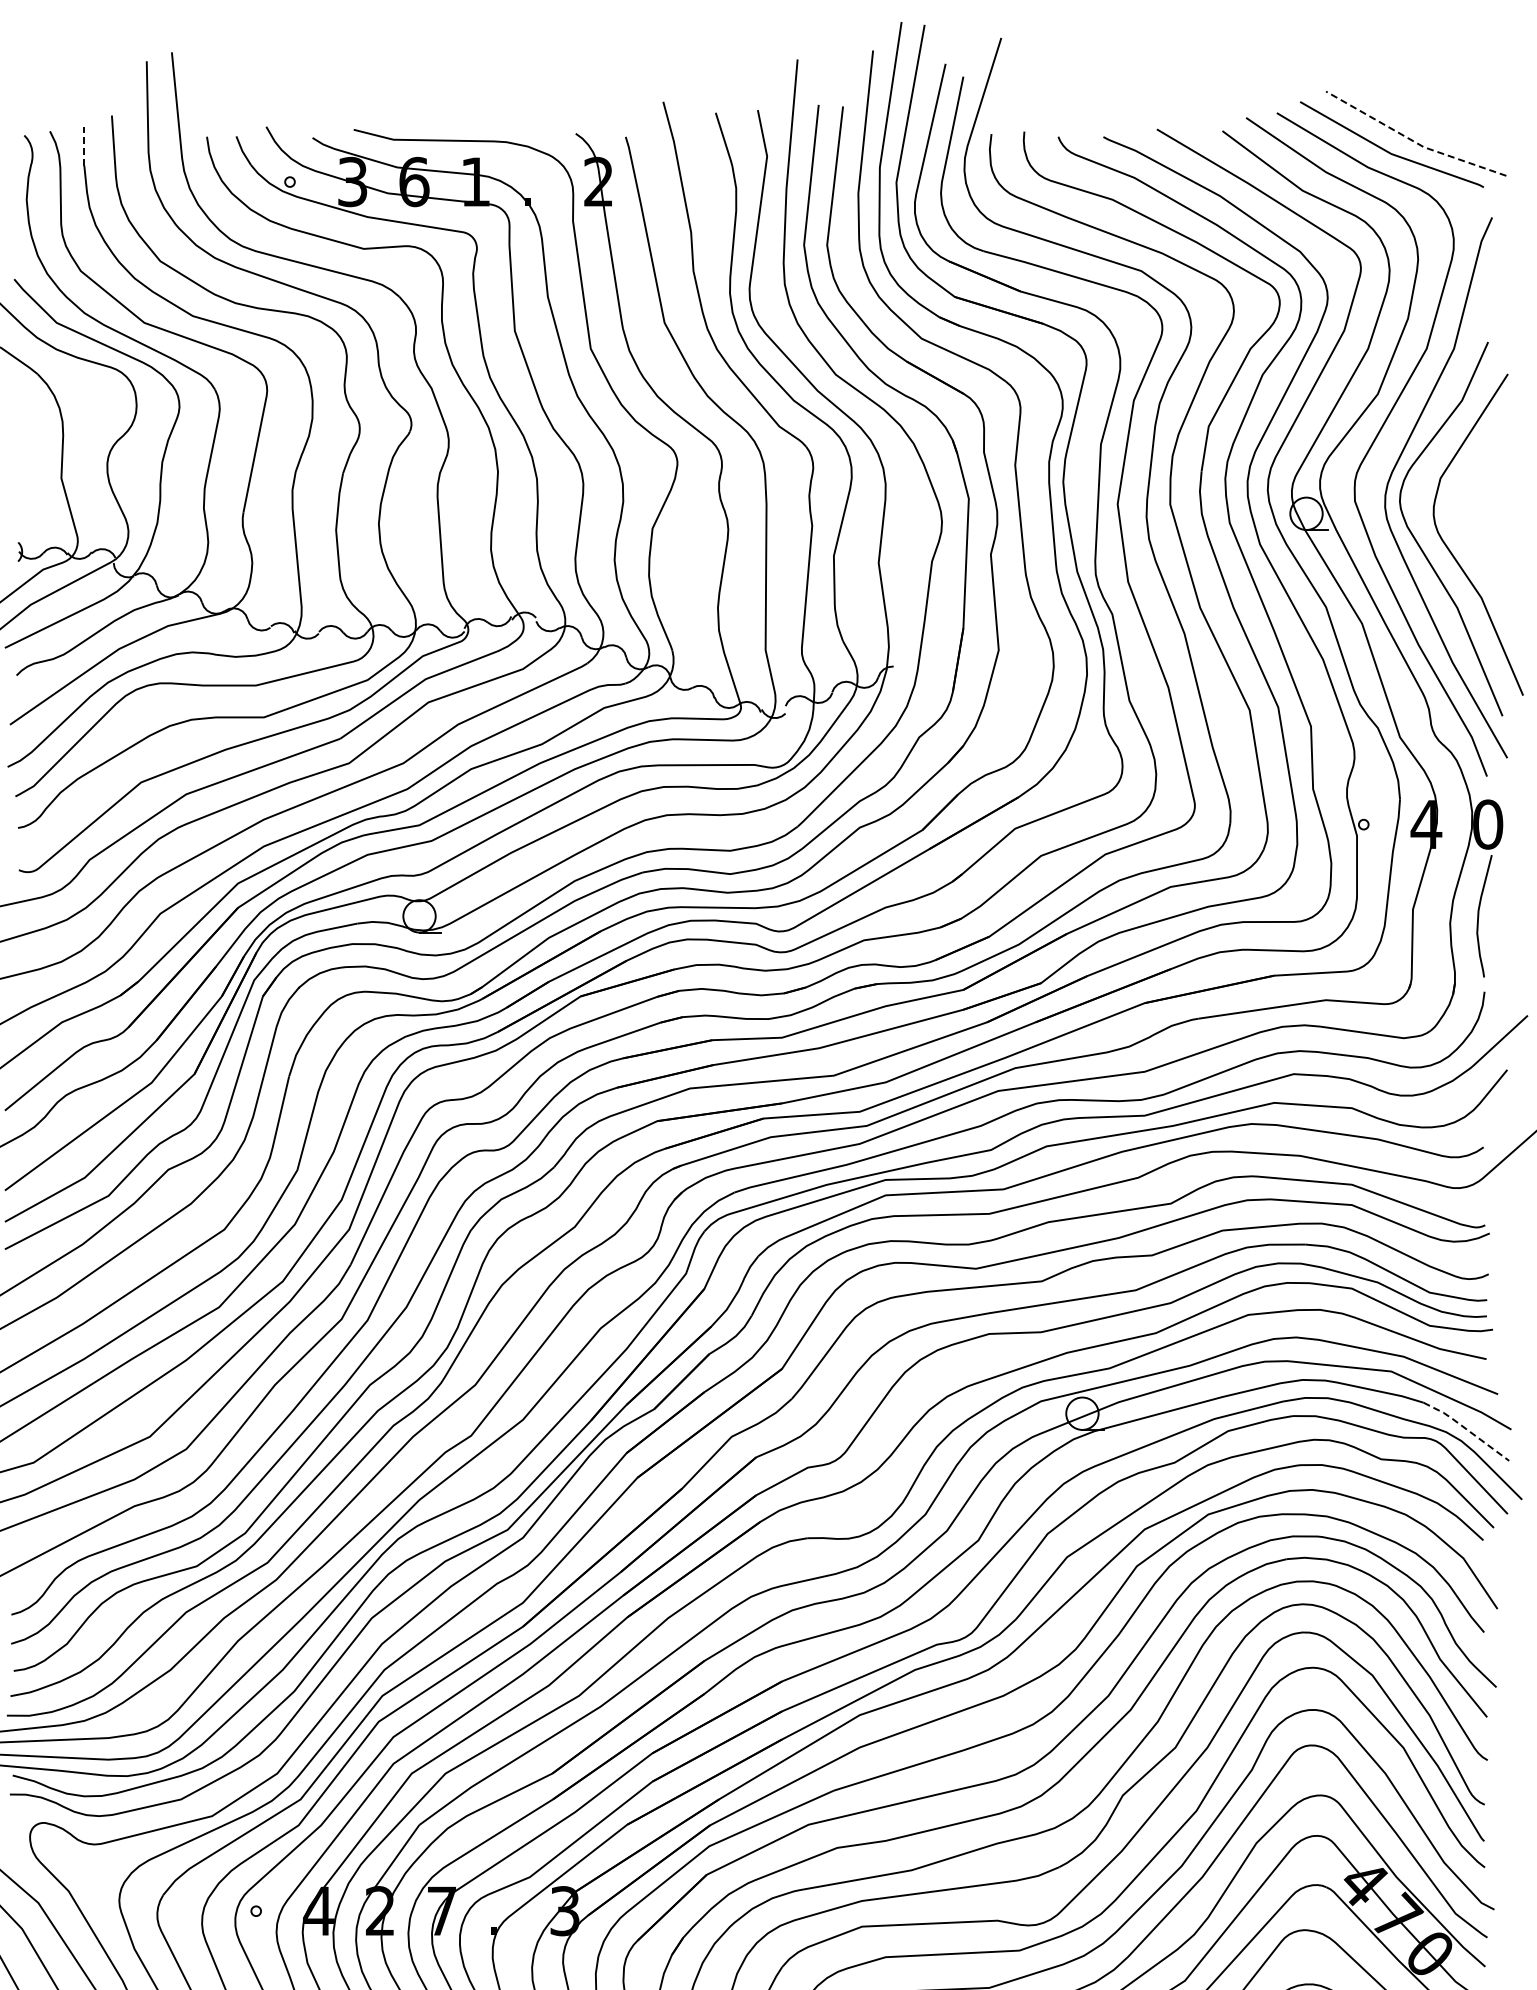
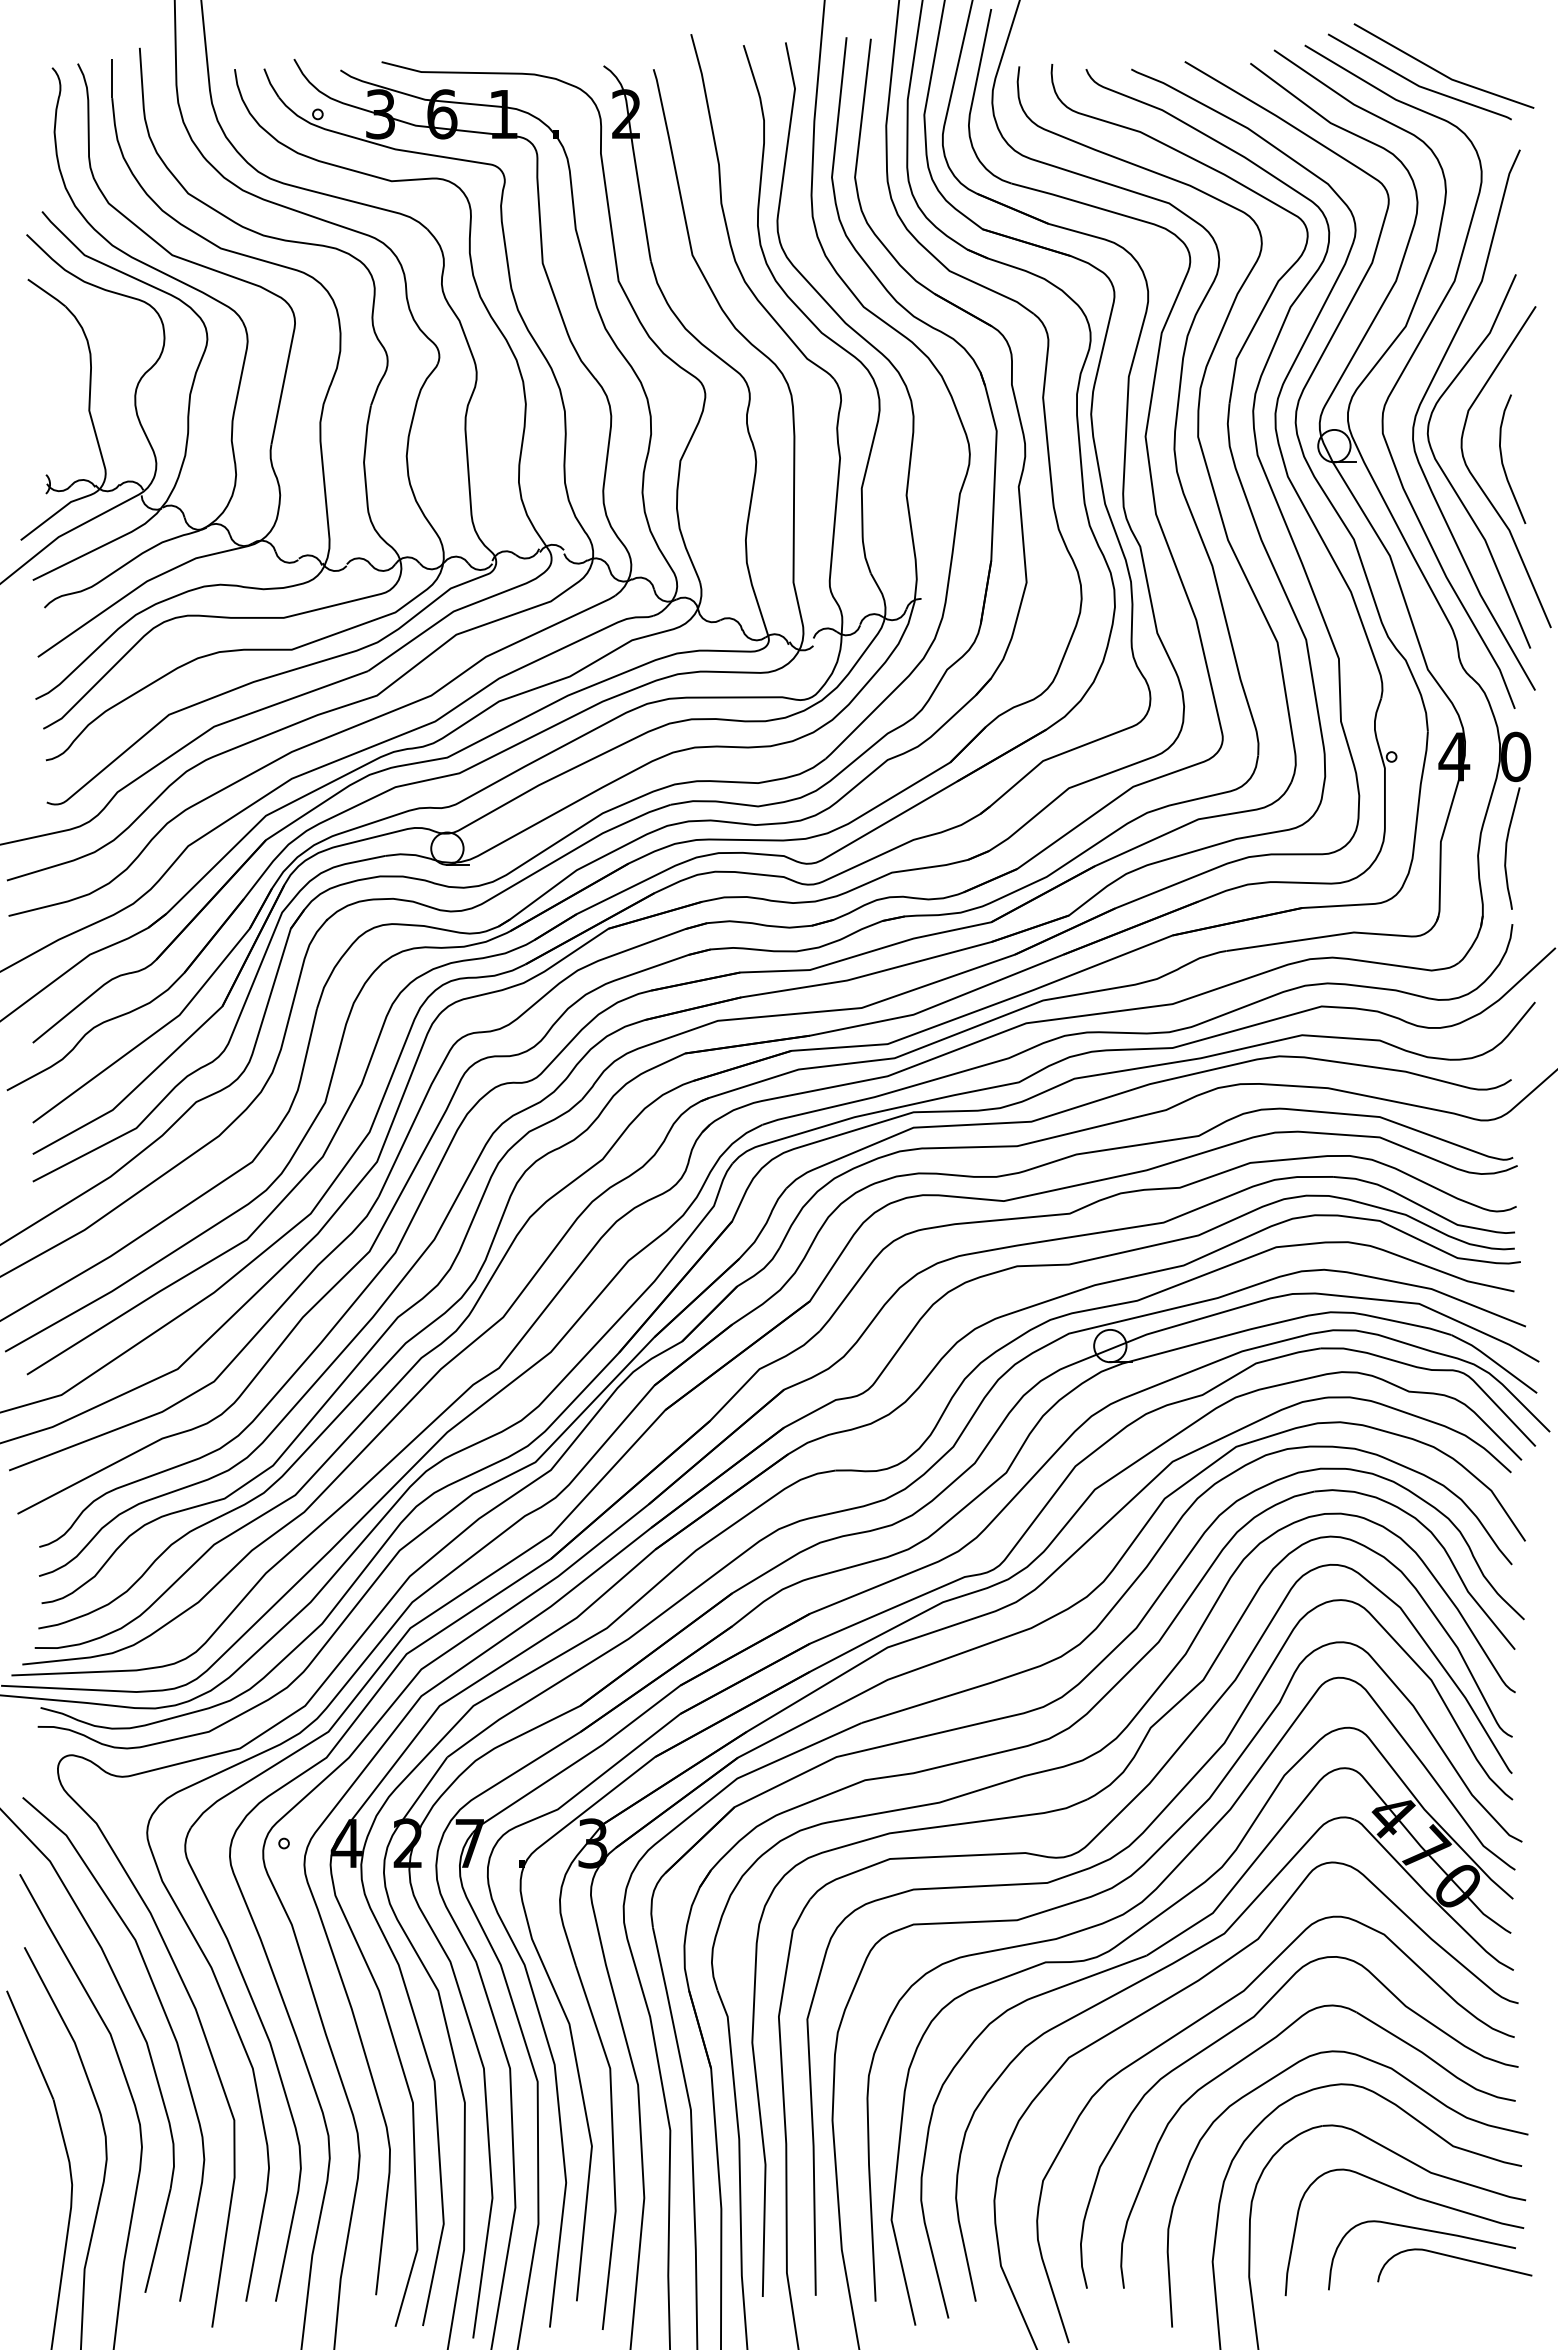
line: (1413, 141) -> (1441, 73), dashed -> solid
line: (84, 146) -> (112, 78), dashed -> solid
curve: (1475, 530) -> (1503, 462), added
line: (1466, 1429) -> (1494, 1361), dashed -> solid

